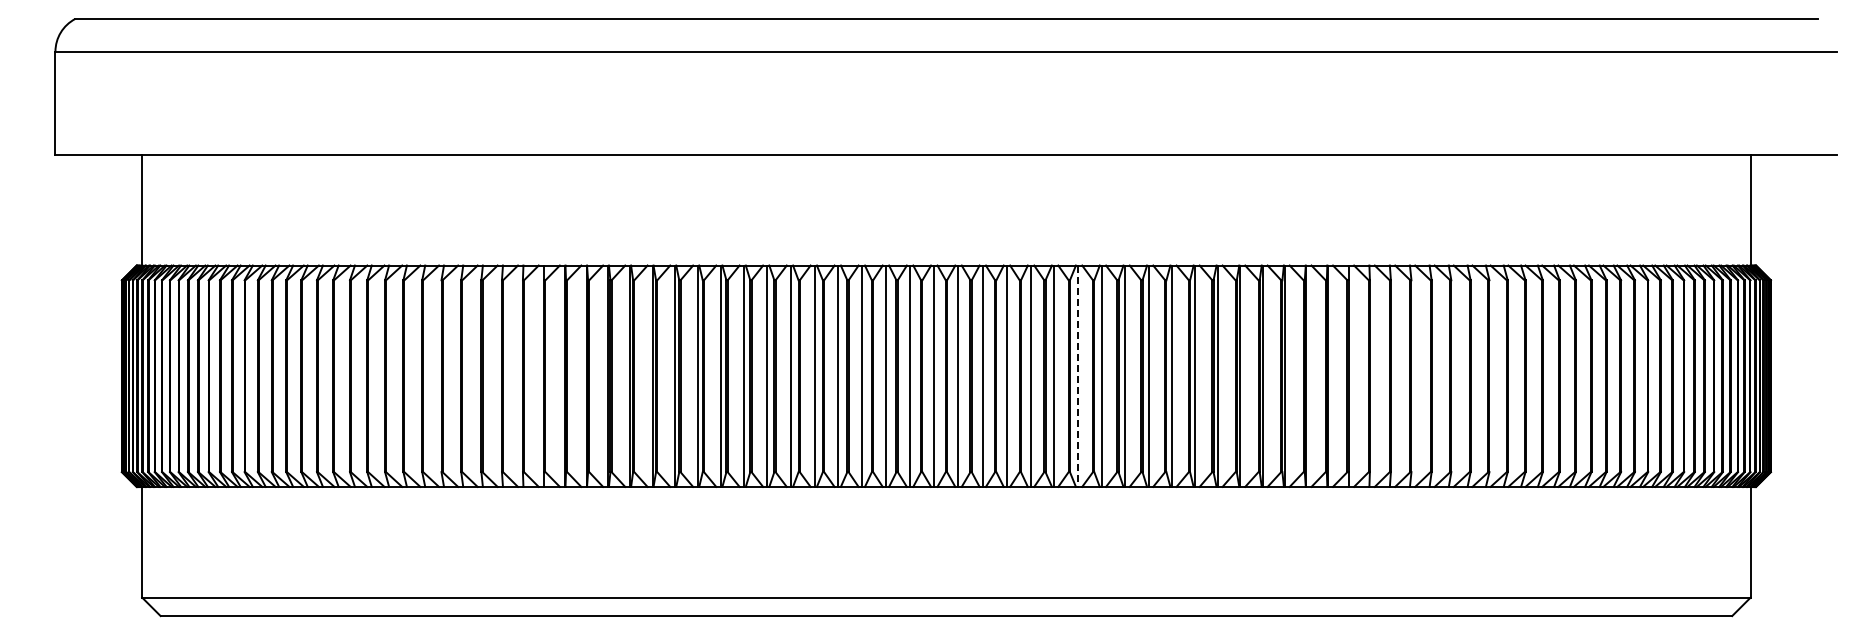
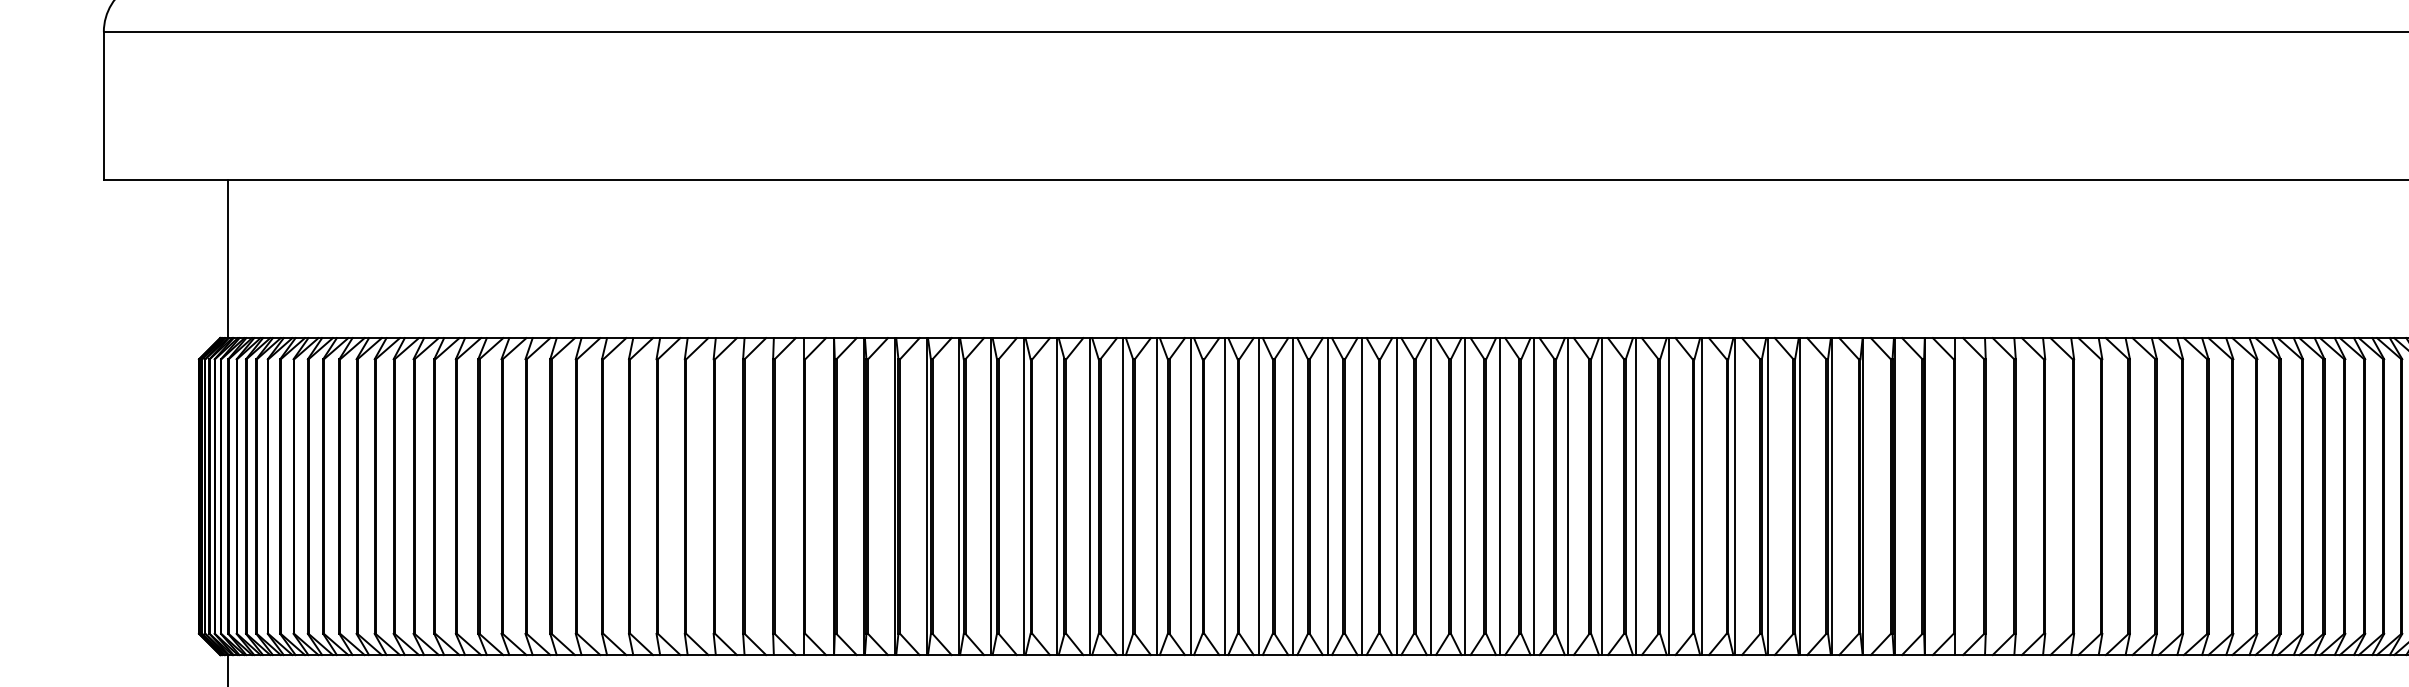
line: (1078, 376) -> (1568, 496), dashed -> solid

